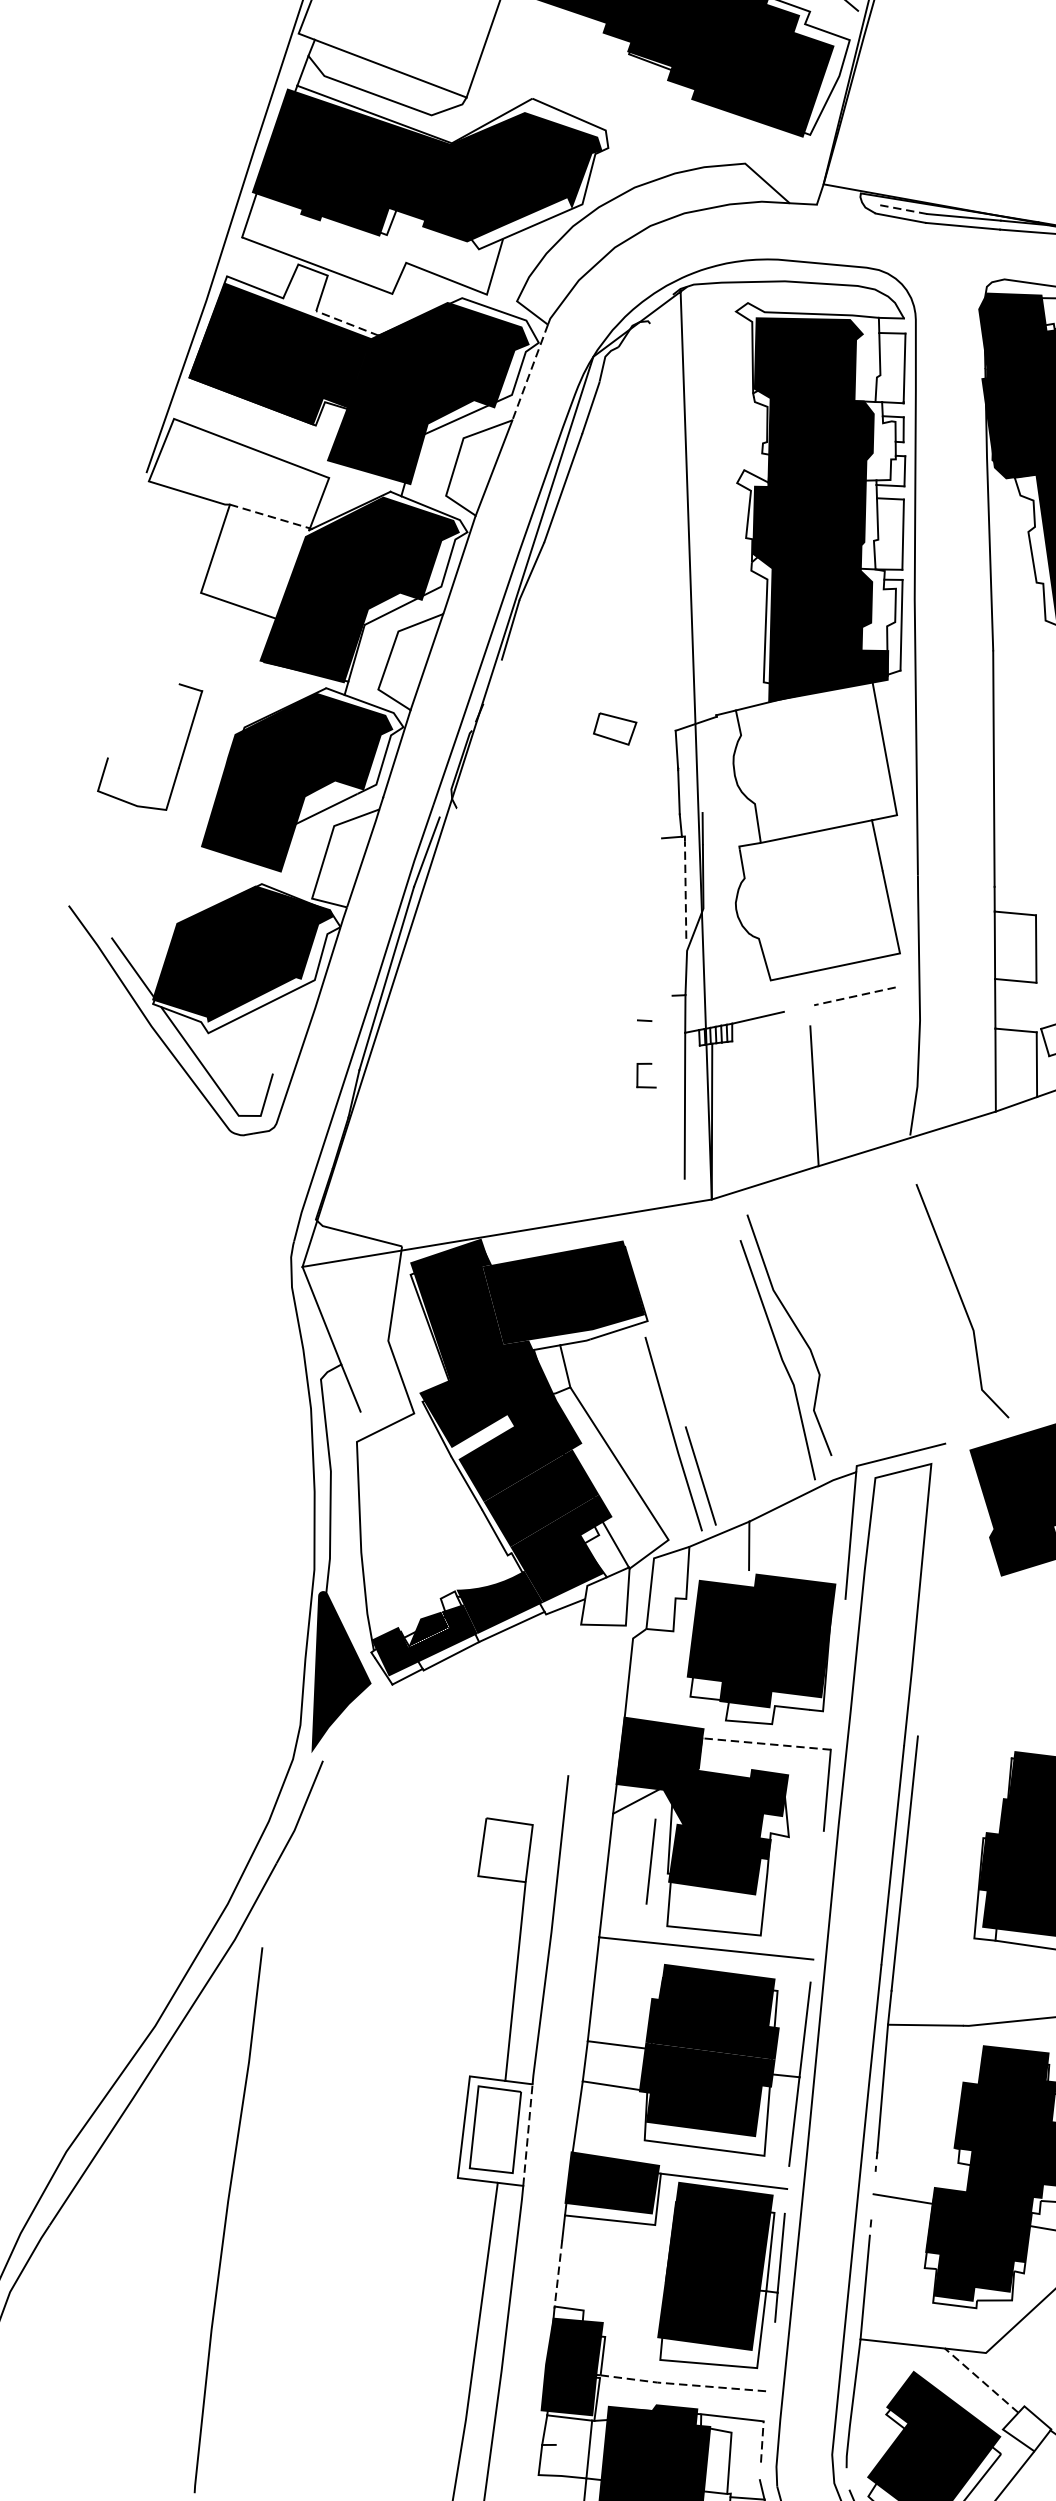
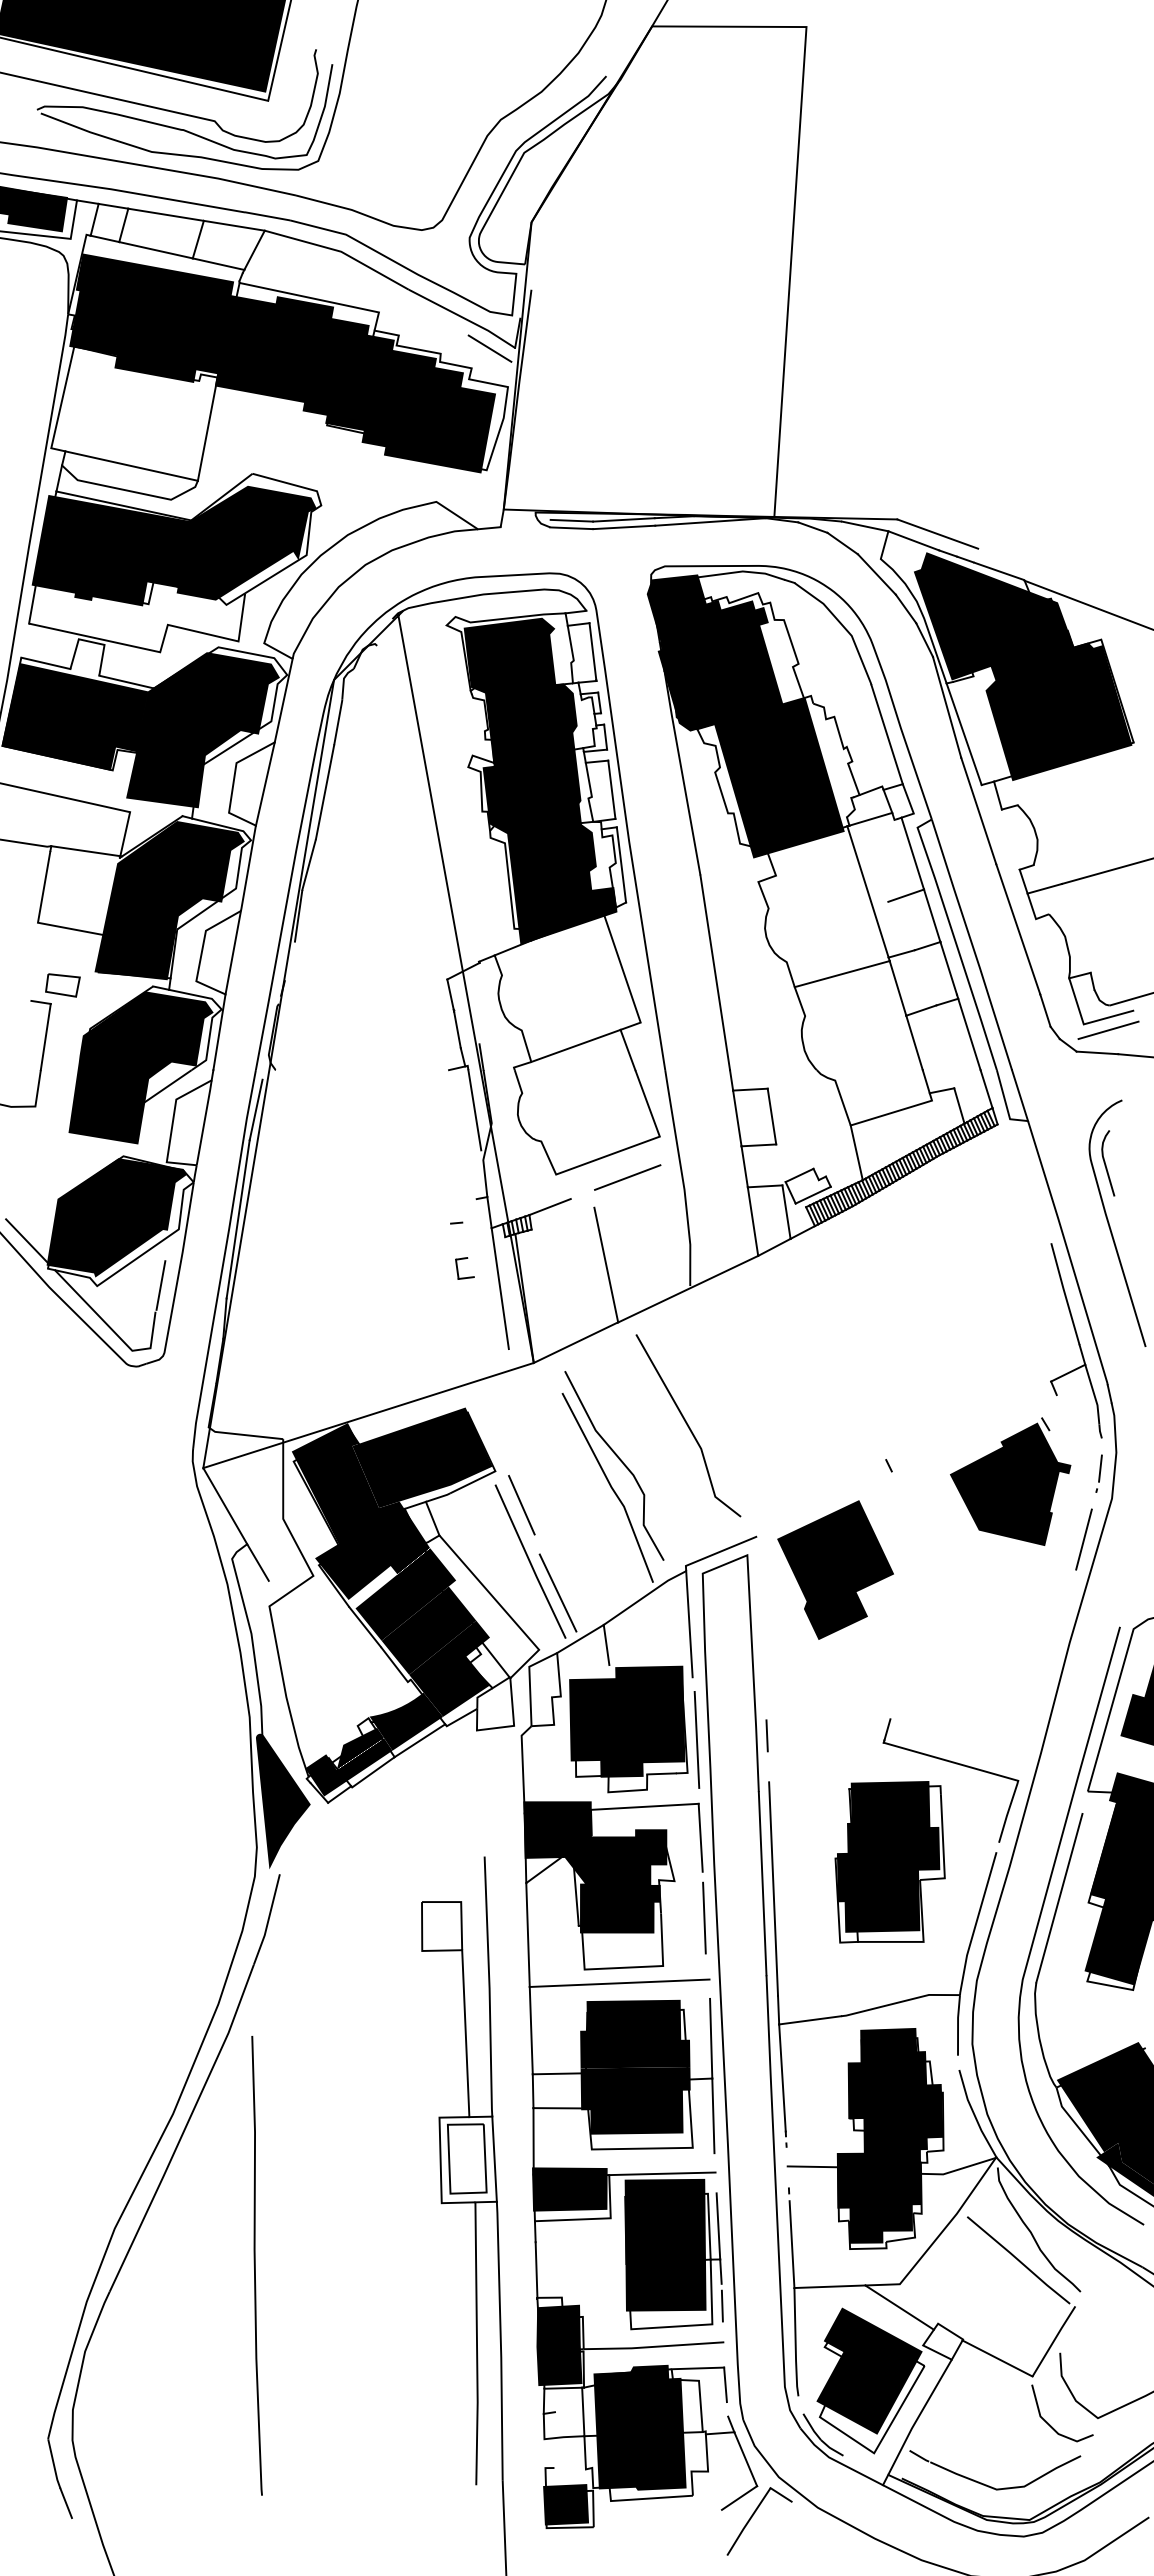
line: (901, 209) -> (571, 520), dashed -> solid
line: (347, 322) -> (126, 681), dashed -> solid
line: (529, 372) -> (283, 700), dashed -> solid
line: (269, 516) -> (85, 851), dashed -> solid
part: (614, 729) -> (62, 985), moved
line: (685, 890) -> (474, 1110), dashed -> solid
line: (854, 996) -> (627, 1177), dashed -> solid
line: (283, 1043) -> (160, 1285), added
line: (962, 1300) -> (688, 1425), moved
line: (672, 1366) -> (521, 1505), added
line: (839, 1673) -> (696, 1739), added
line: (922, 1680) -> (766, 1735), added
line: (766, 1743) -> (644, 1806), dashed -> solid
line: (651, 1860) -> (704, 1917), moved
line: (527, 2135) -> (494, 2159), dashed -> solid
line: (558, 2274) -> (536, 2270), dashed -> solid
line: (771, 2347) -> (721, 2305), added
line: (981, 2380) -> (899, 2307), dashed -> solid
line: (683, 2384) -> (653, 2346), dashed -> solid
line: (762, 2441) -> (725, 2384), dashed -> solid

